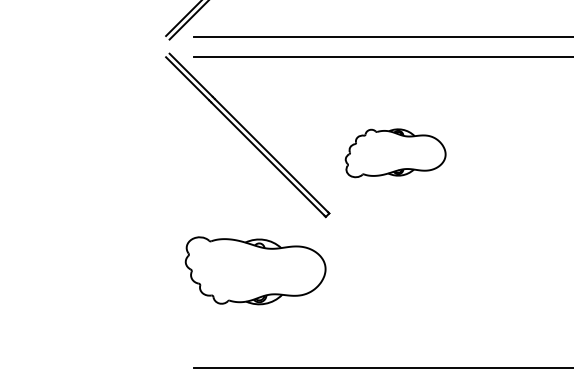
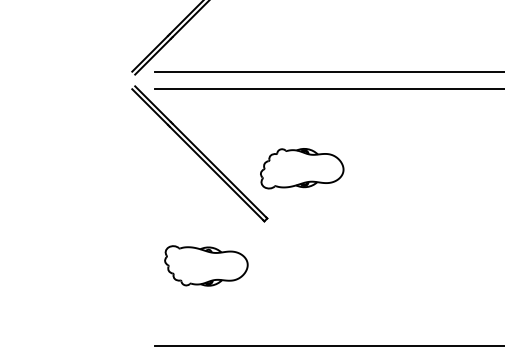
part: (396, 153) -> (302, 168), moved
part: (255, 270) -> (206, 265), size x0.71

